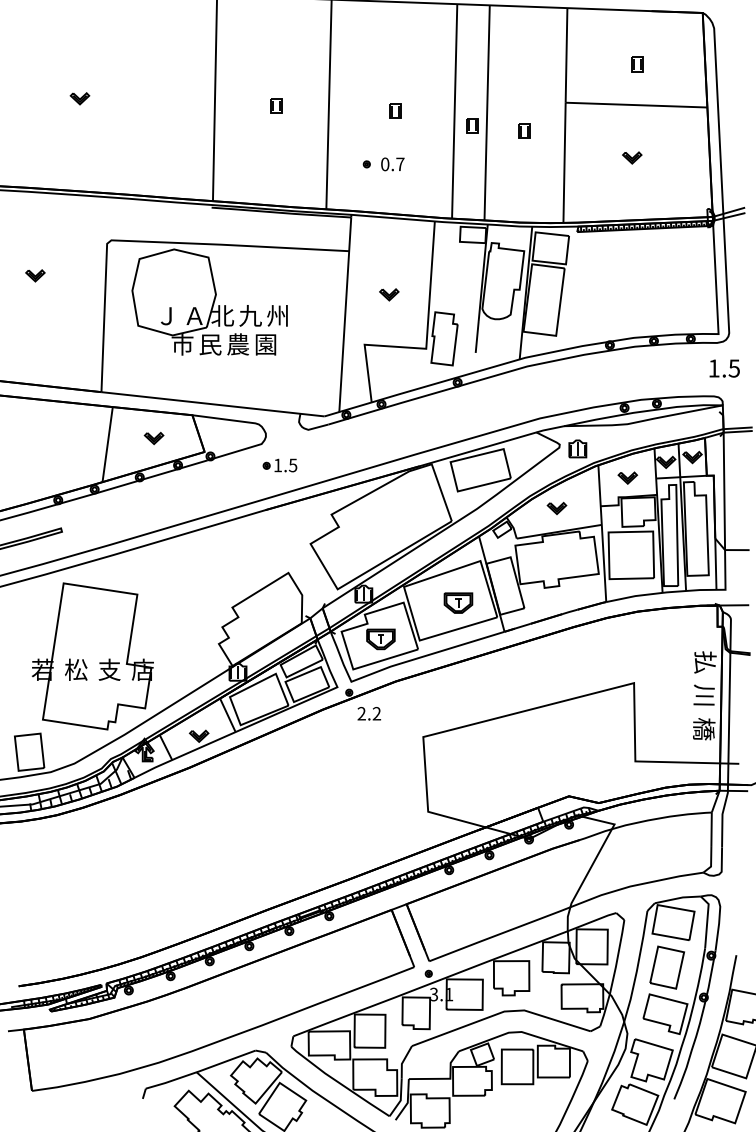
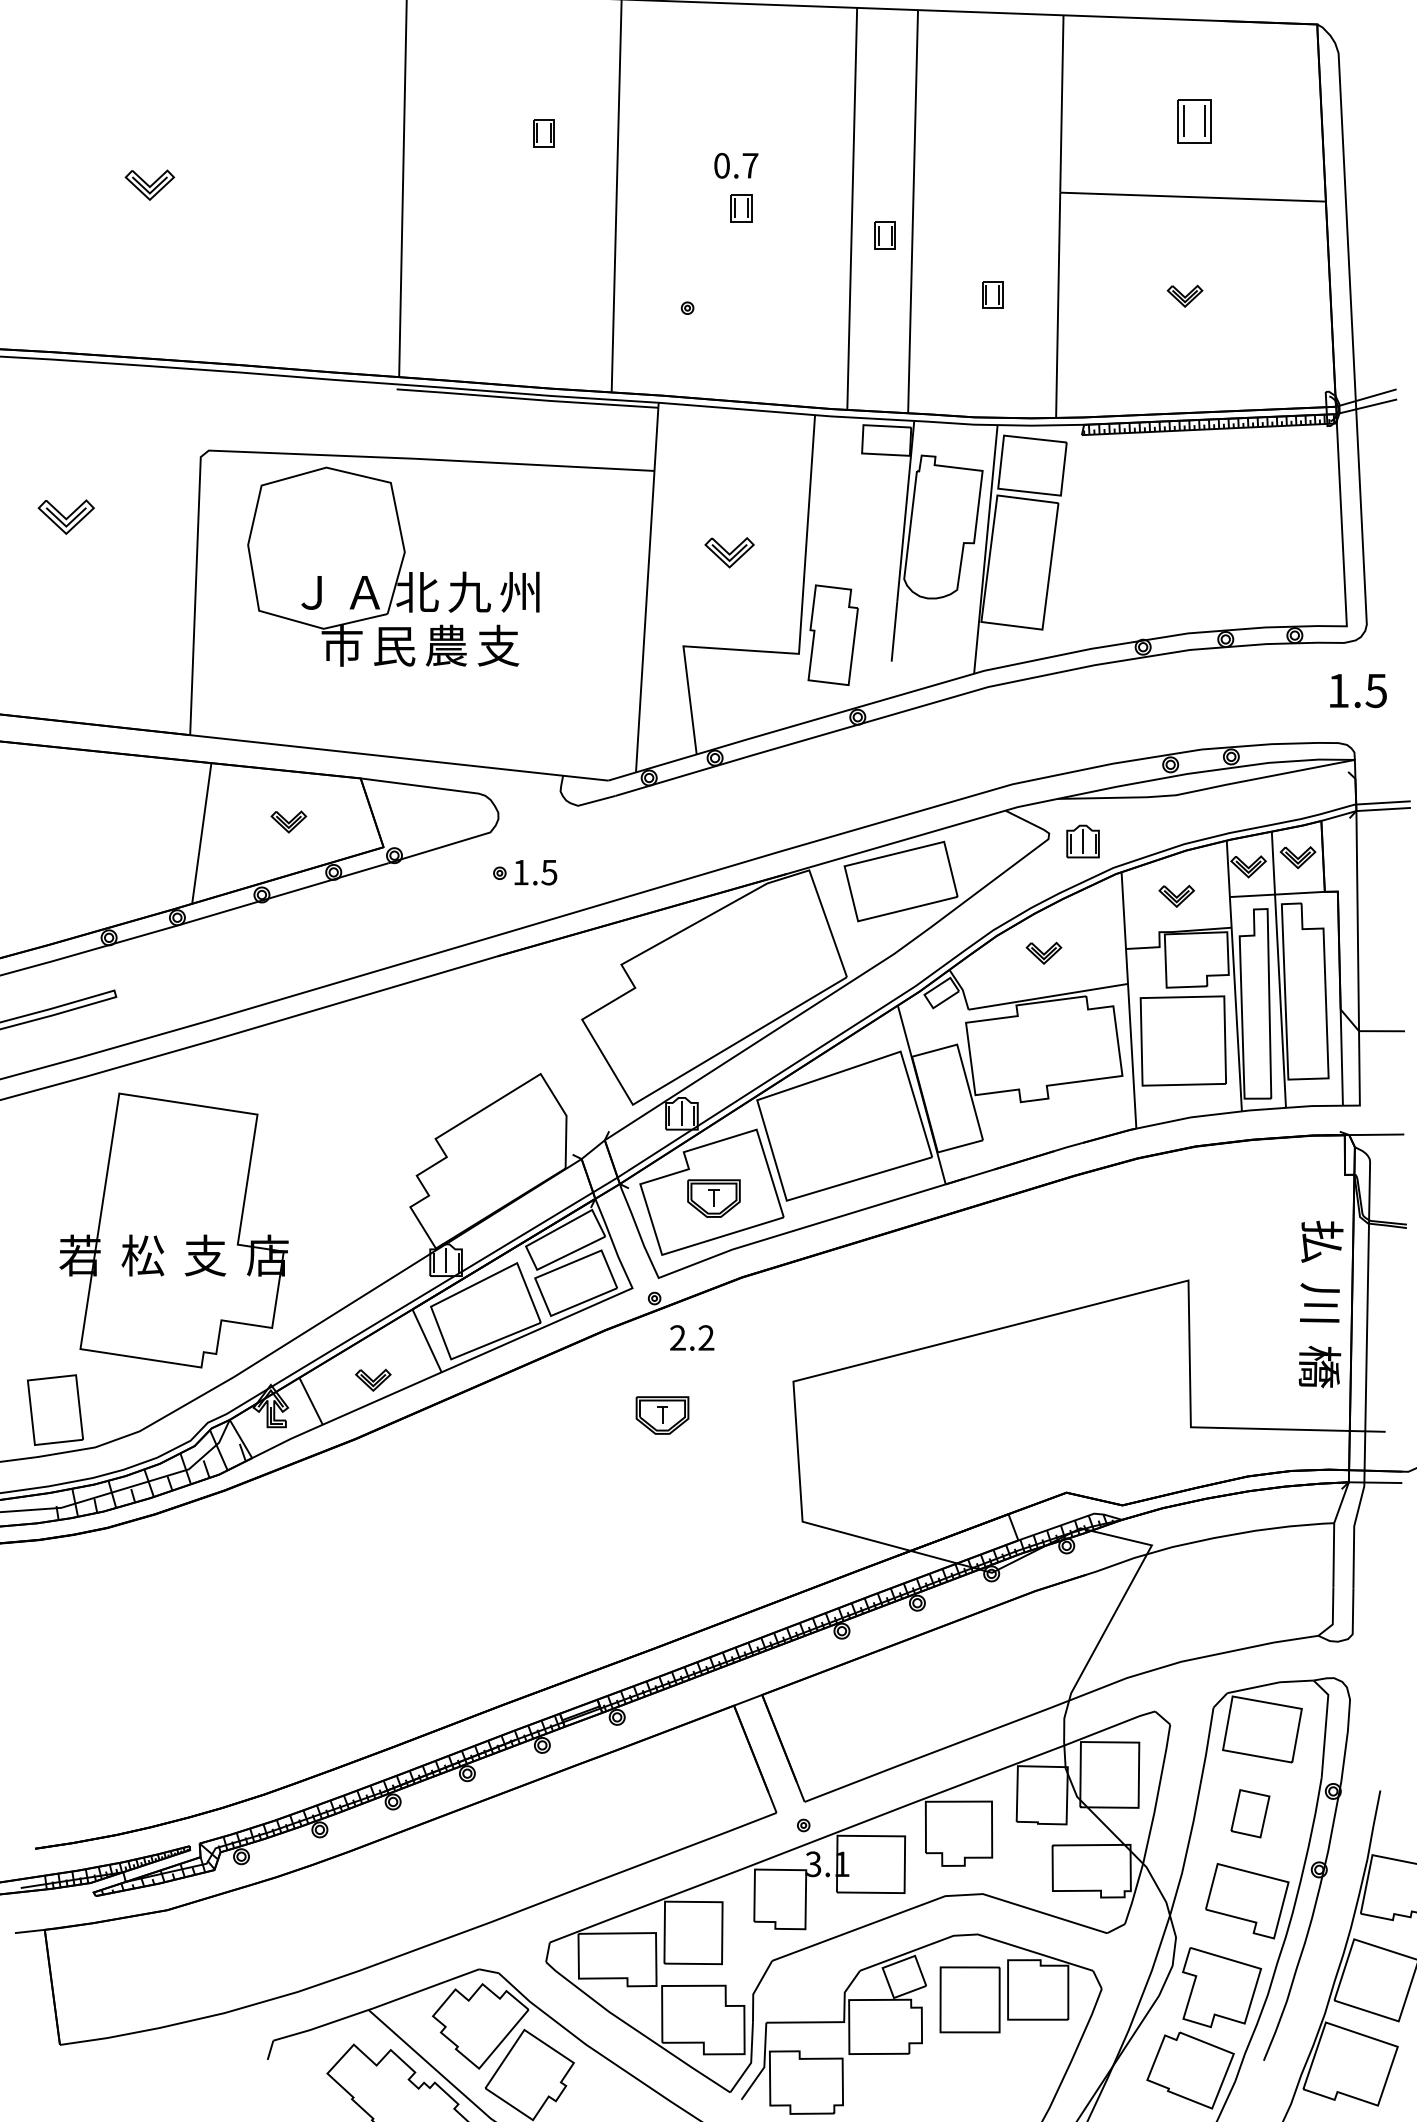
part: (637, 64) -> (1194, 120), size x1.6
part: (79, 98) -> (148, 184), size x1.4
part: (276, 105) -> (544, 132), moved
part: (524, 130) -> (992, 293), moved
text: (392, 164) -> (735, 165), moved
part: (35, 275) -> (66, 516), size x1.6
part: (389, 294) -> (730, 552), size x1.4
text: (265, 344) -> (497, 645), 園 -> 支
part: (458, 602) -> (662, 1414), moved
part: (666, 967) -> (1249, 1813), size x0.6

